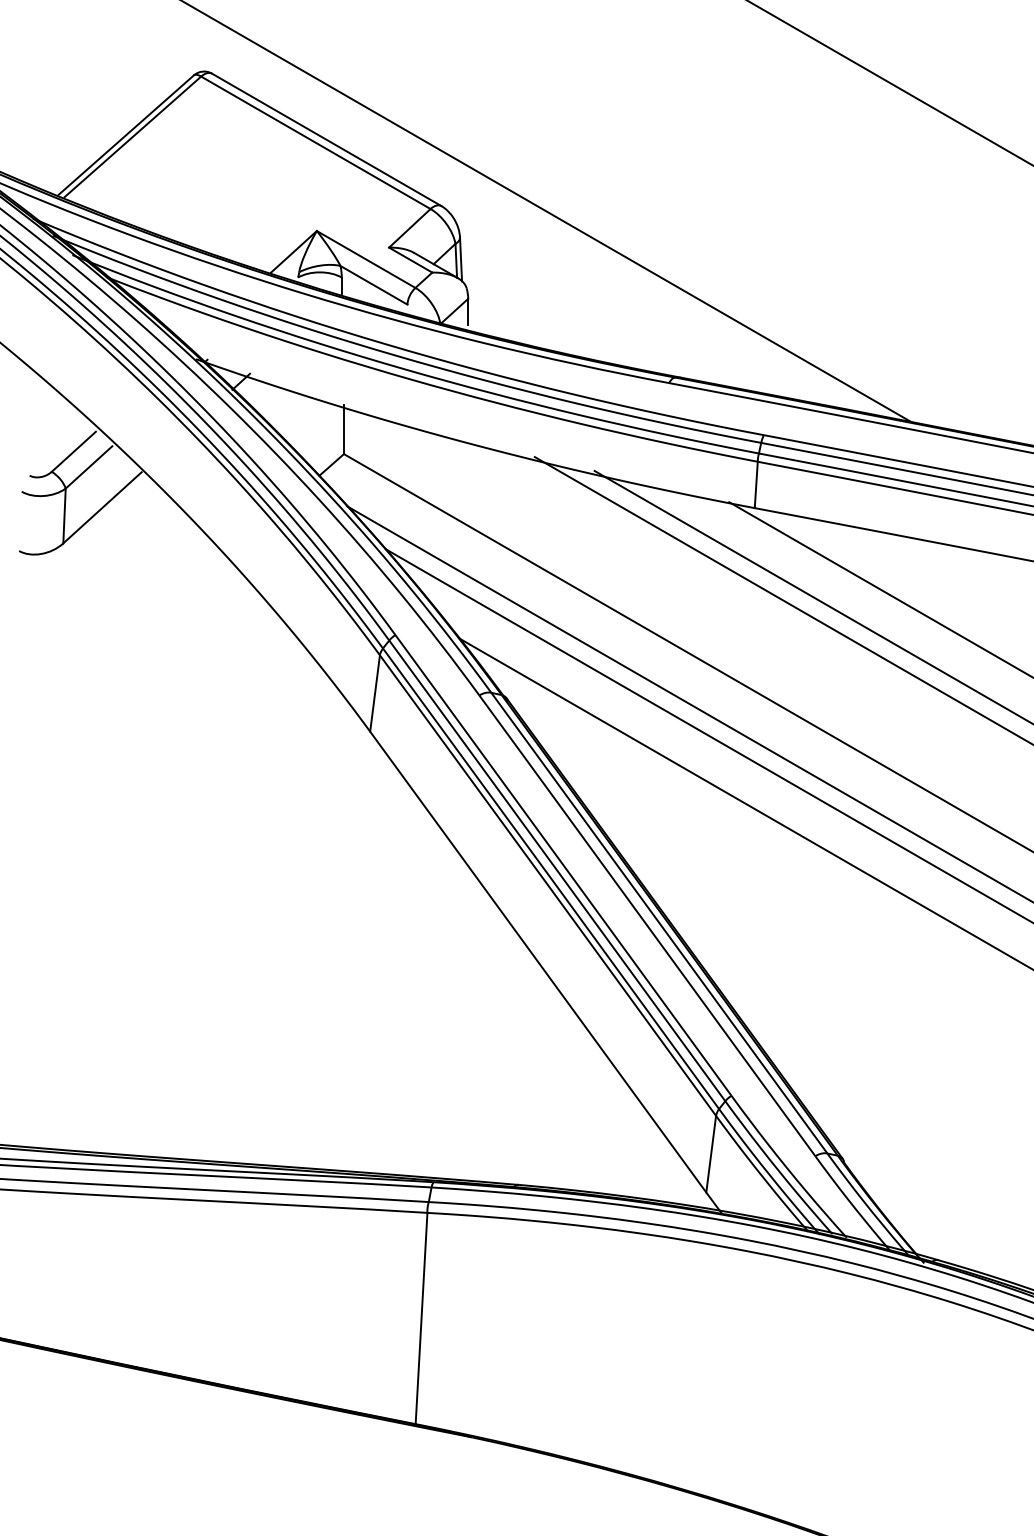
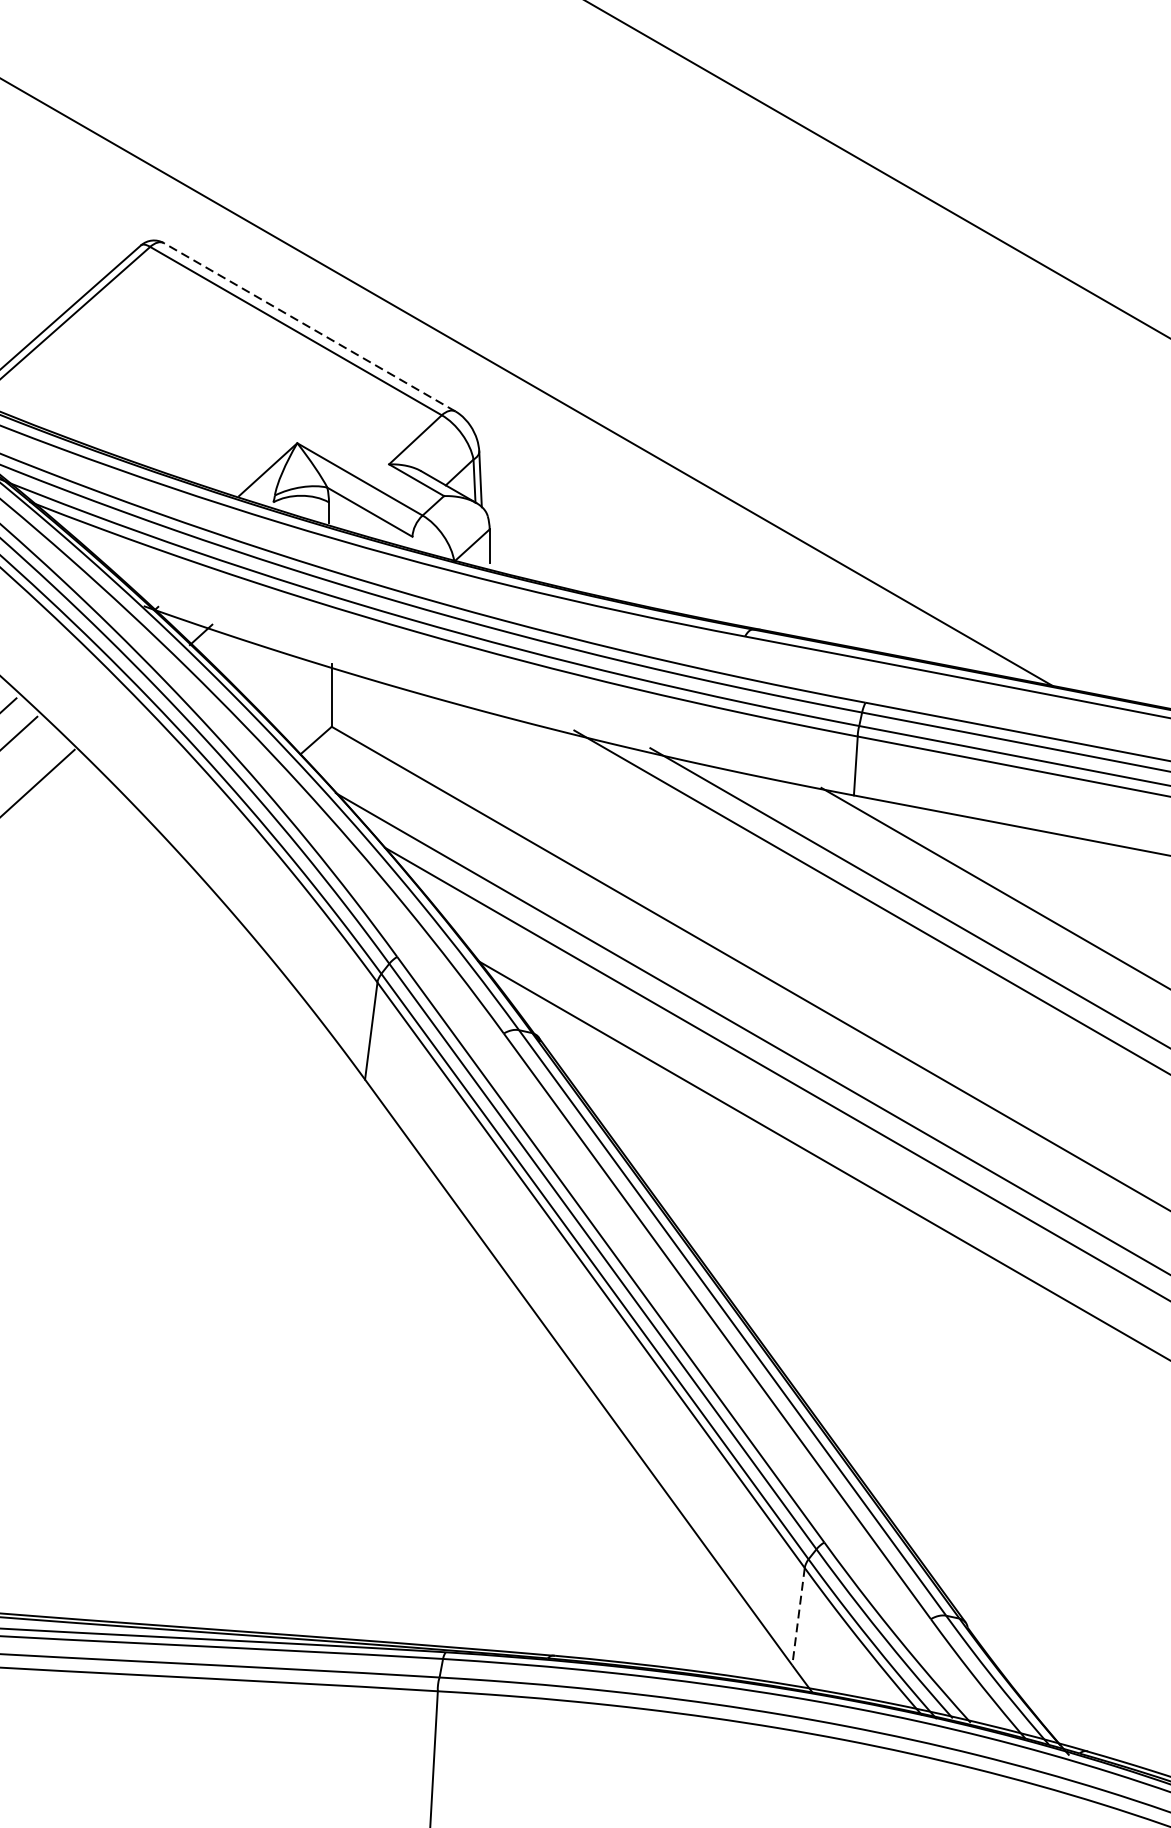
line: (326, 139) -> (309, 326), solid -> dashed
line: (711, 1154) -> (798, 1617), solid -> dashed

